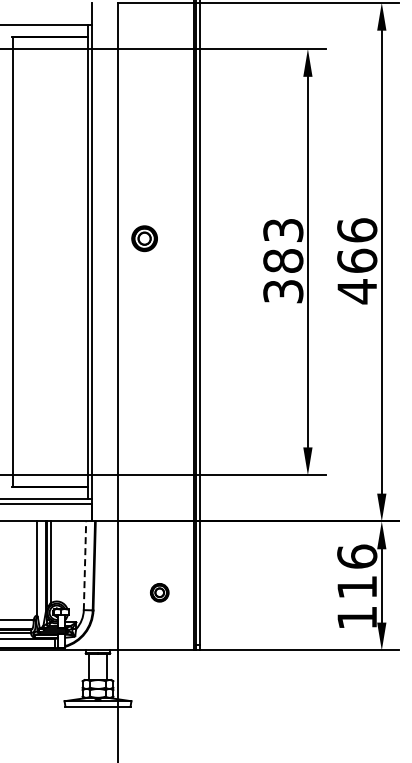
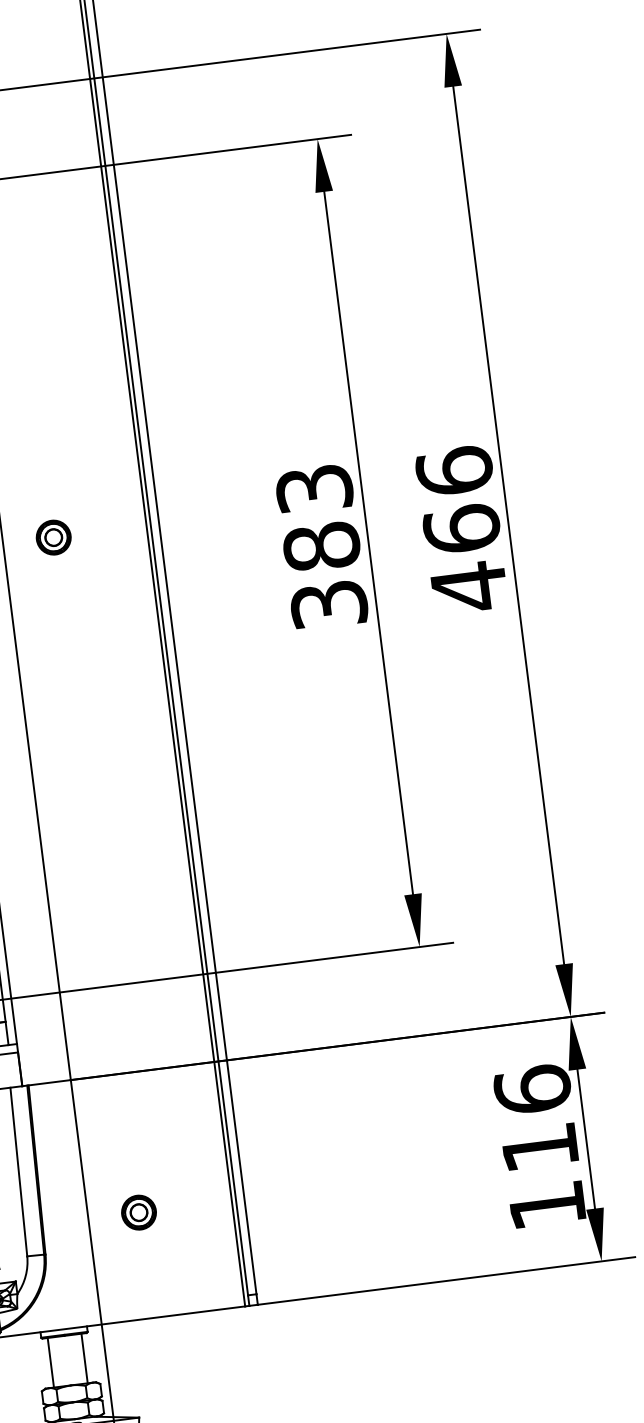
part: (144, 238) -> (53, 537), size x0.71
line: (85, 565) -> (19, 1171), dashed -> solid
part: (159, 592) -> (138, 1212), moved

